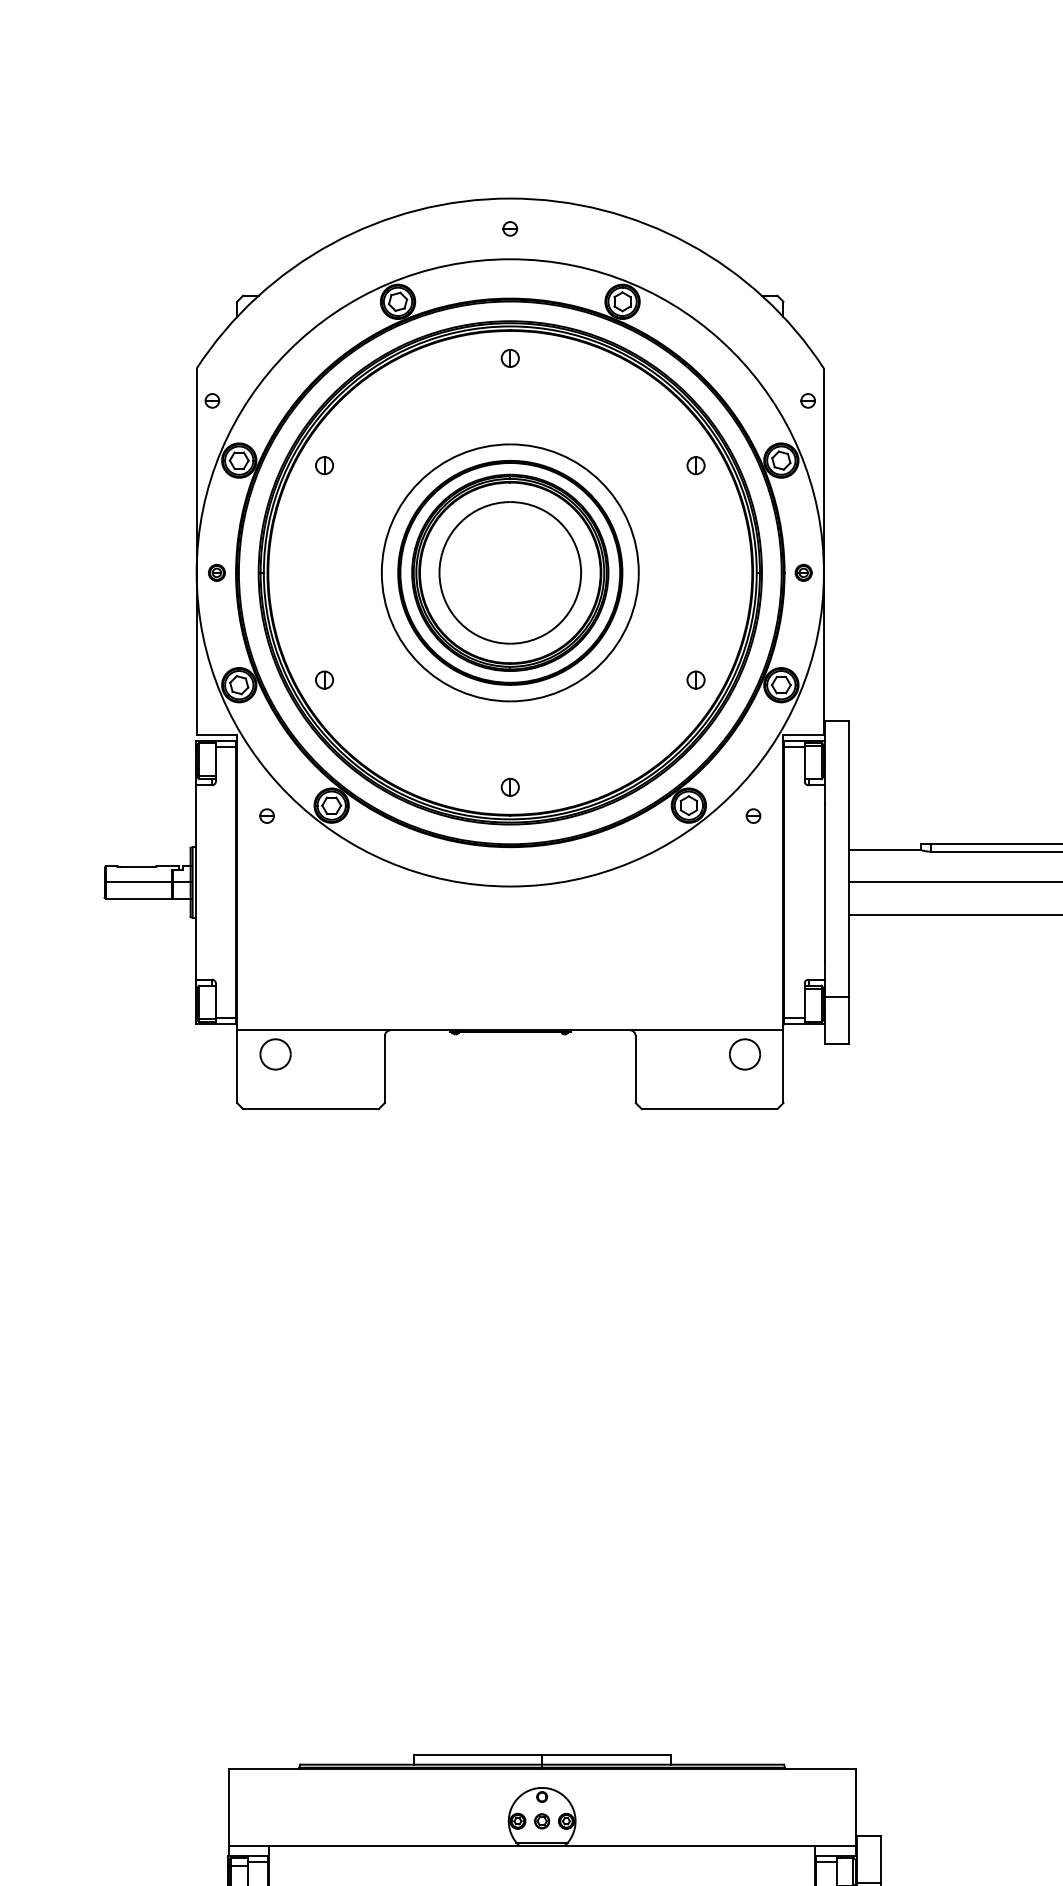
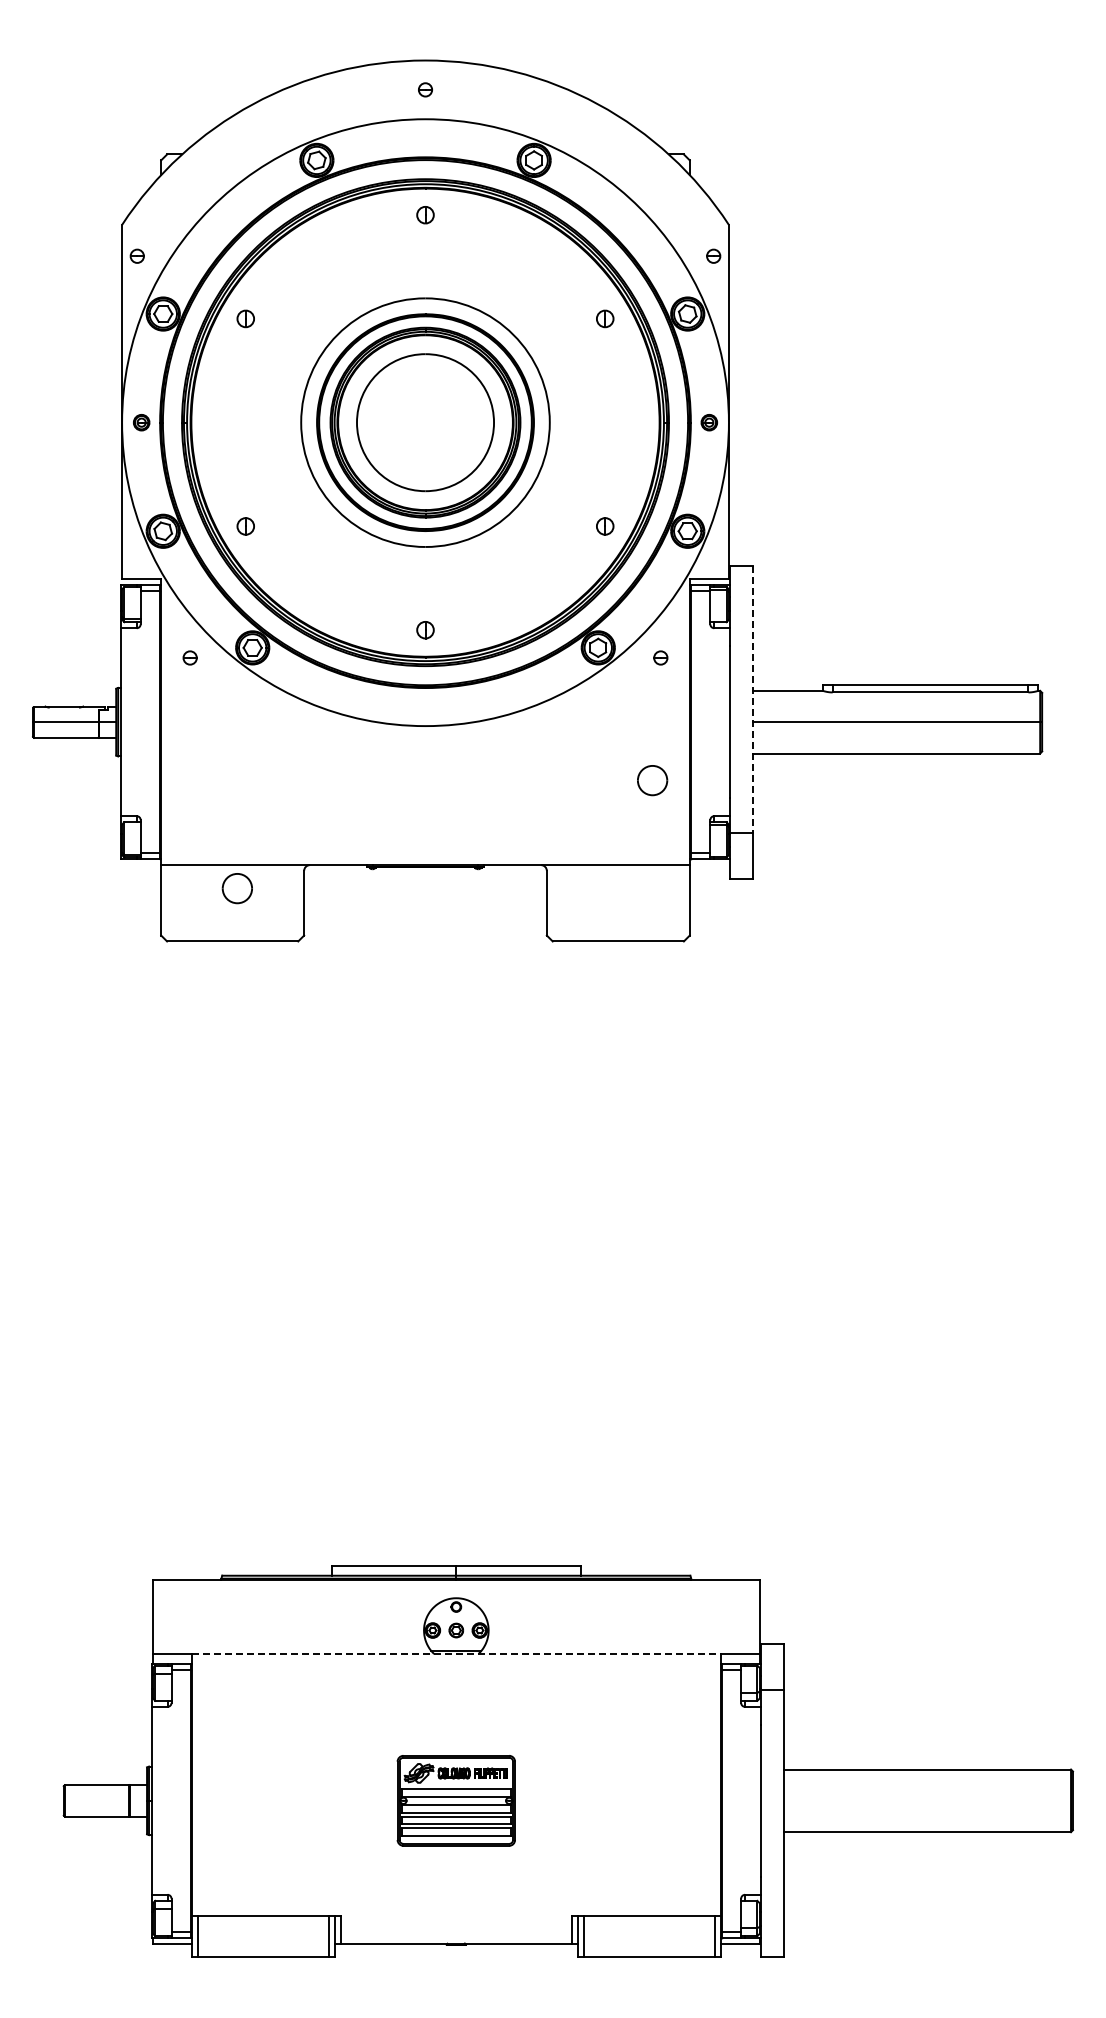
line: (849, 859) -> (753, 699), solid -> dashed
part: (274, 1054) -> (236, 888), moved
part: (744, 1054) -> (652, 780), moved
line: (542, 1846) -> (456, 1654), solid -> dashed

